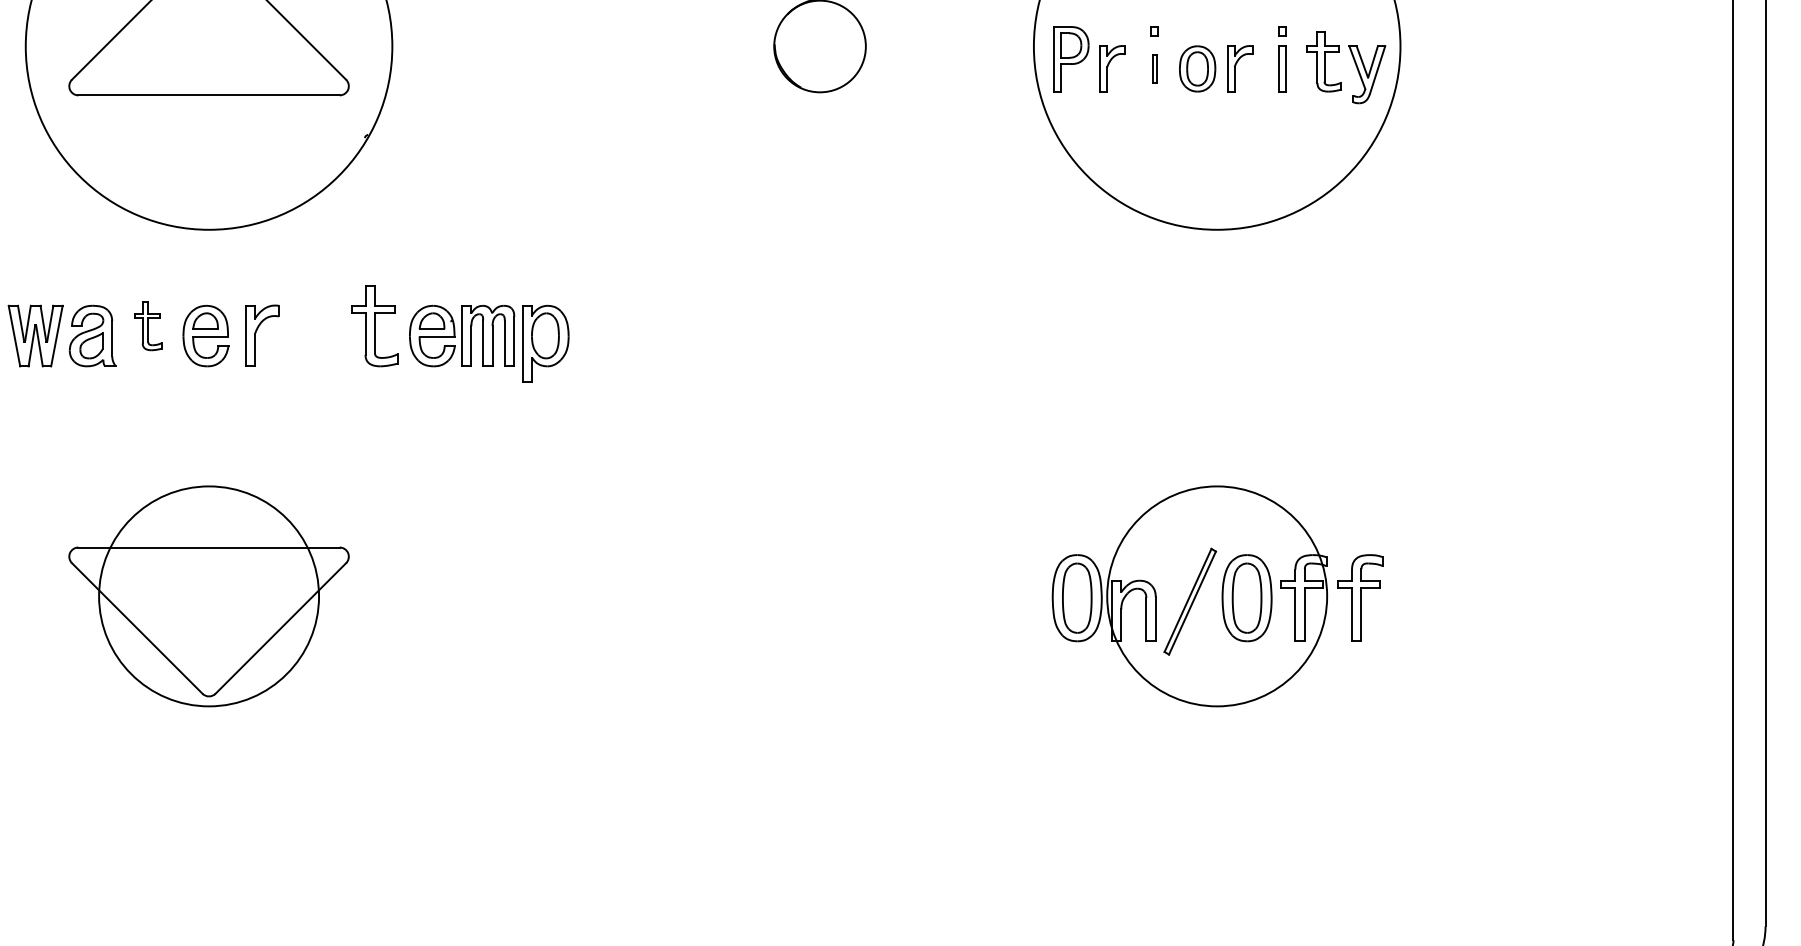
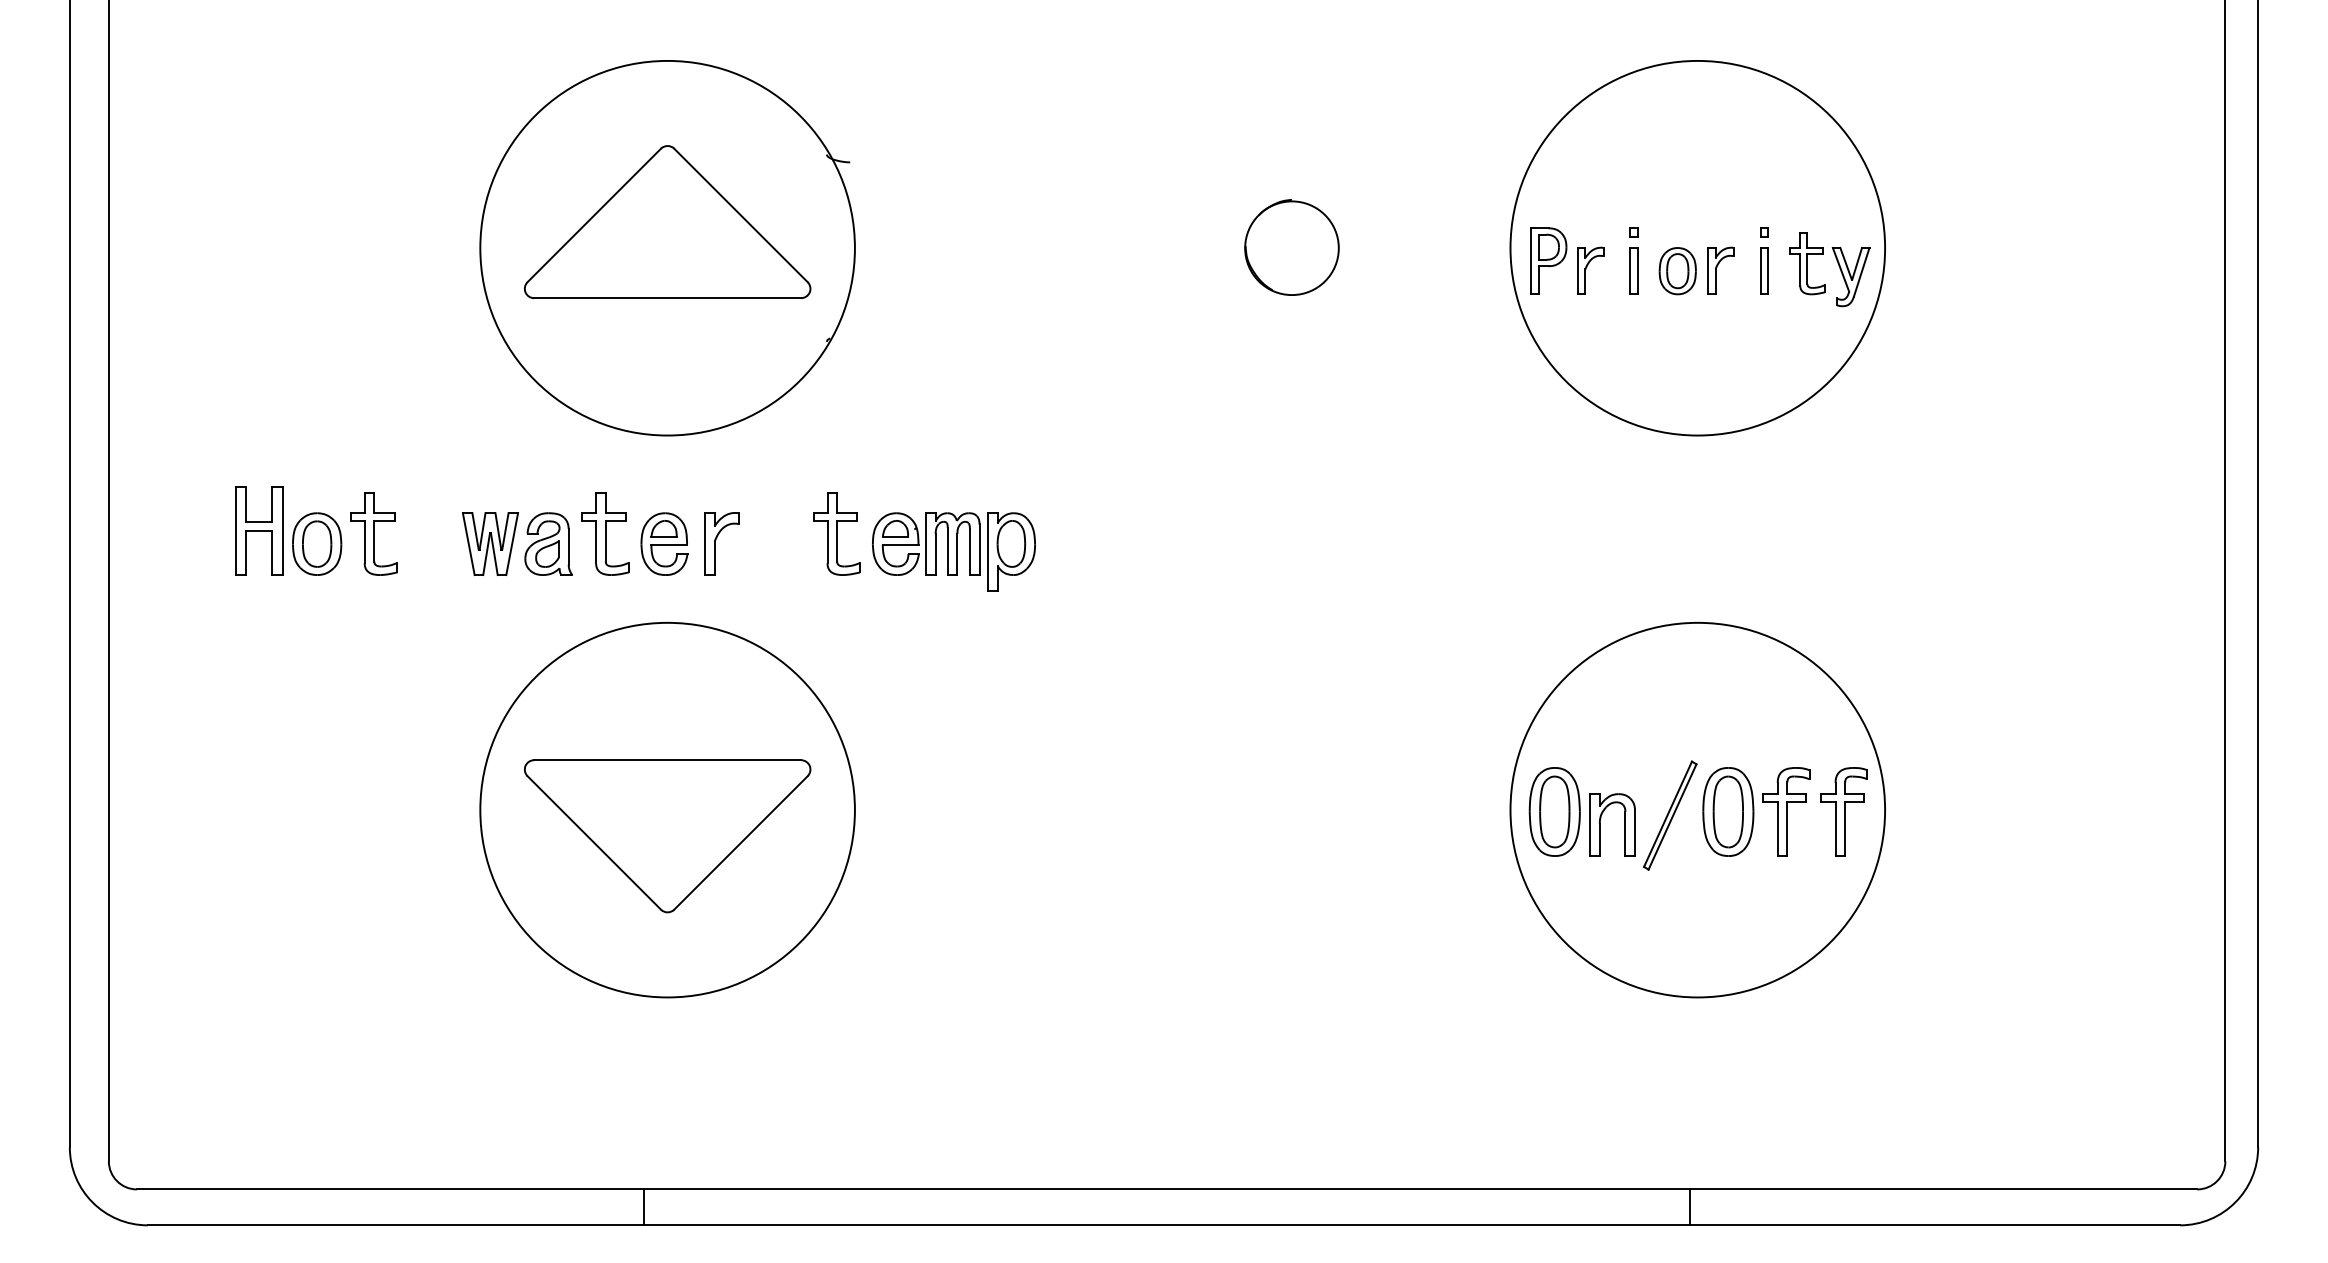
part: (1154, 68) -> (1633, 270), size x1.67
part: (148, 325) -> (605, 533), size x1.67
circle: (208, 595) -> (667, 809), size x1.67
circle: (1216, 595) -> (1697, 809), size x1.67

